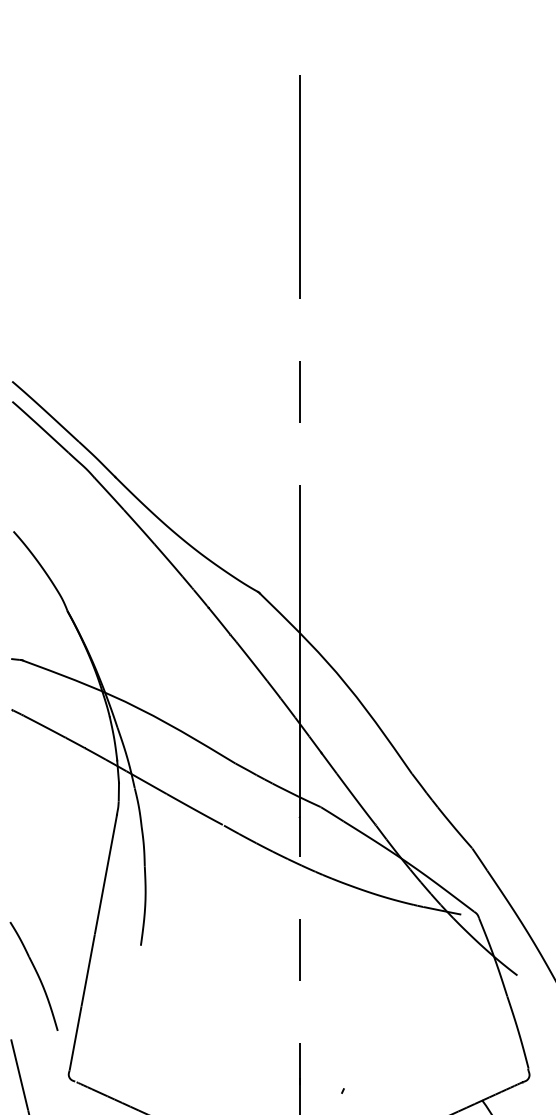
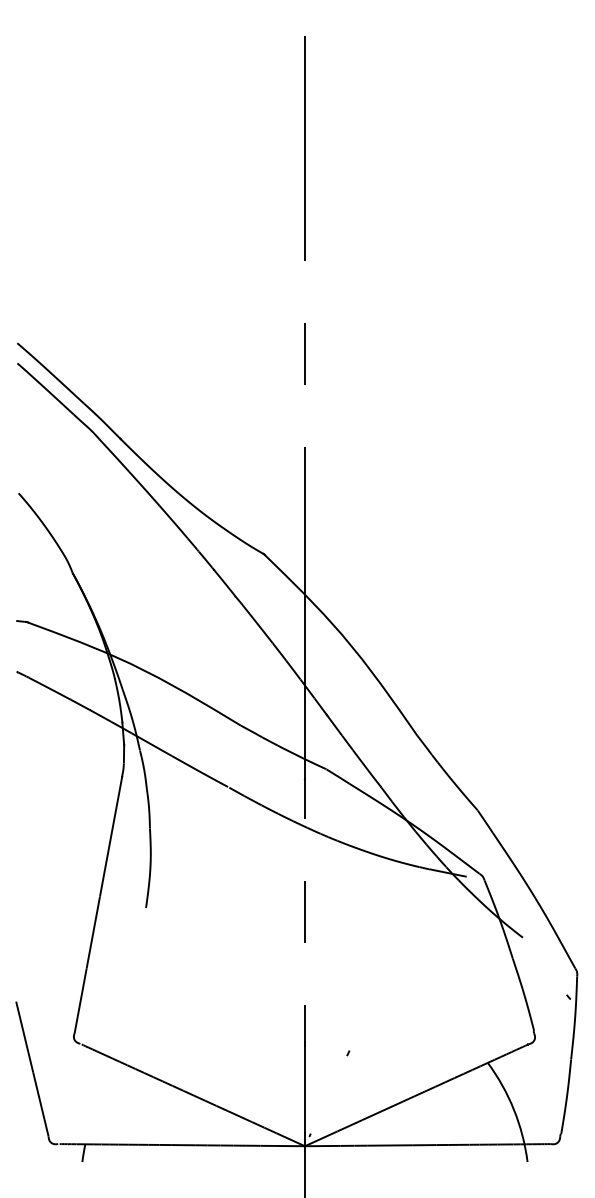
part: (33, 976) -> (38, 938), removed

